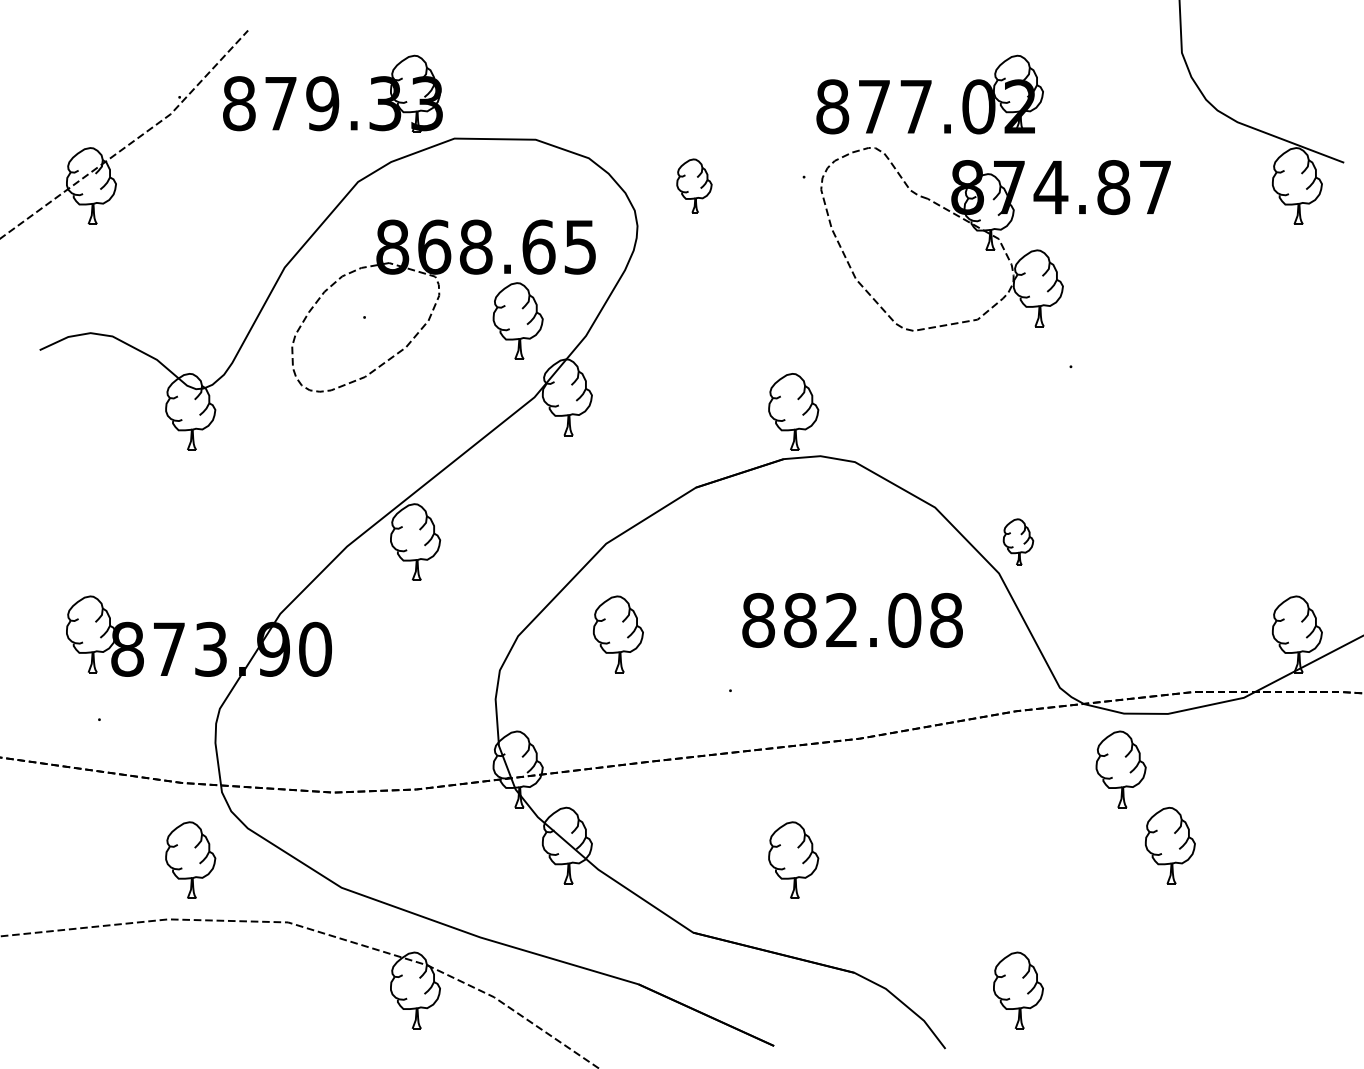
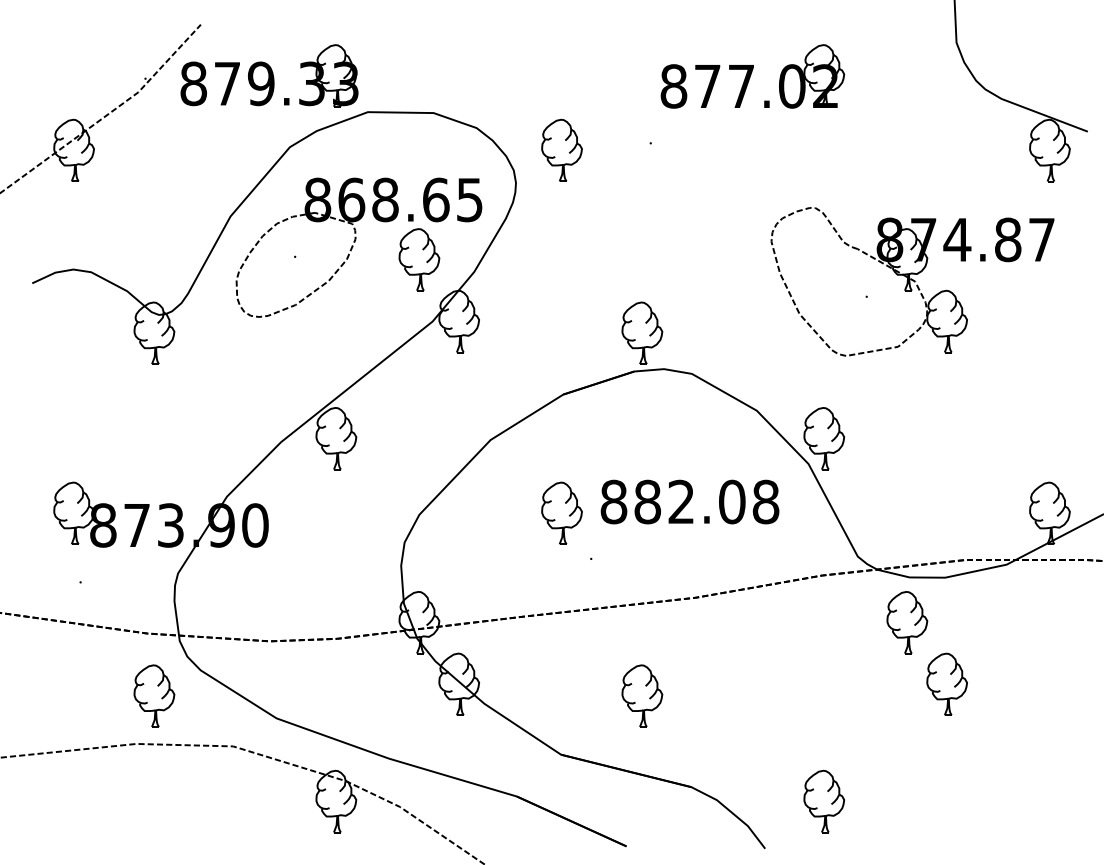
part: (694, 185) -> (562, 150), size x1.43
part: (995, 239) -> (912, 281), moved
part: (1018, 541) -> (824, 438), size x1.67
part: (618, 634) -> (562, 513), moved

